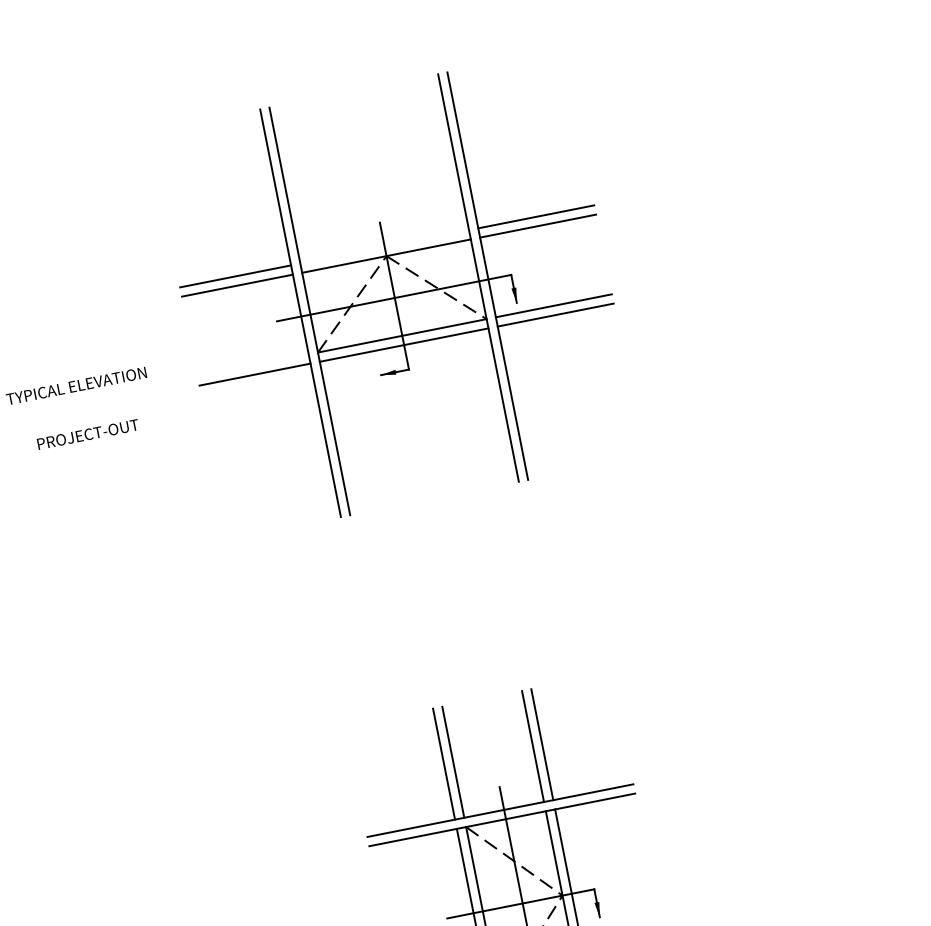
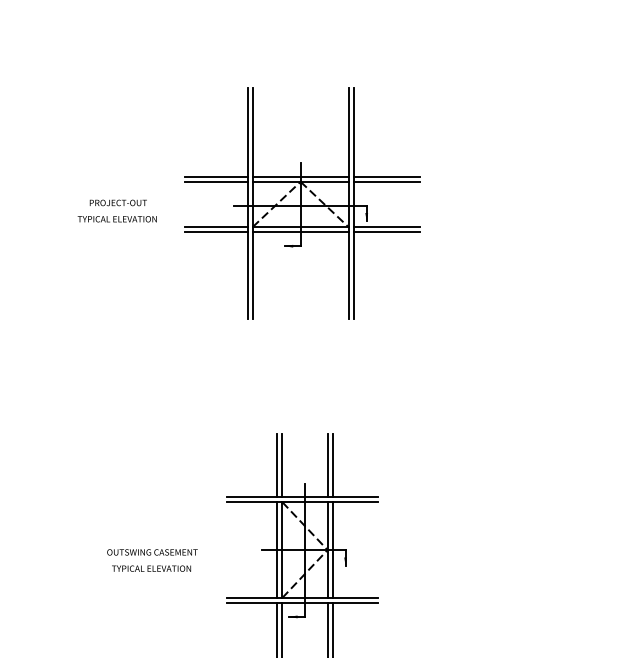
line: (384, 246) -> (300, 176), added
line: (252, 366) -> (215, 227), added
text: (86, 434) -> (117, 202), moved

